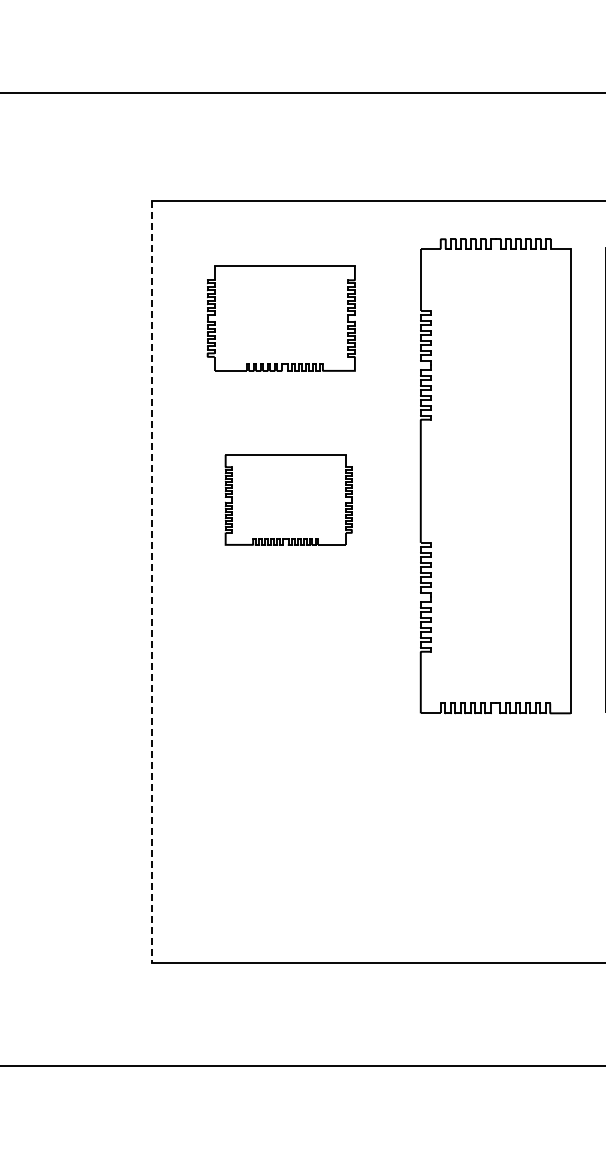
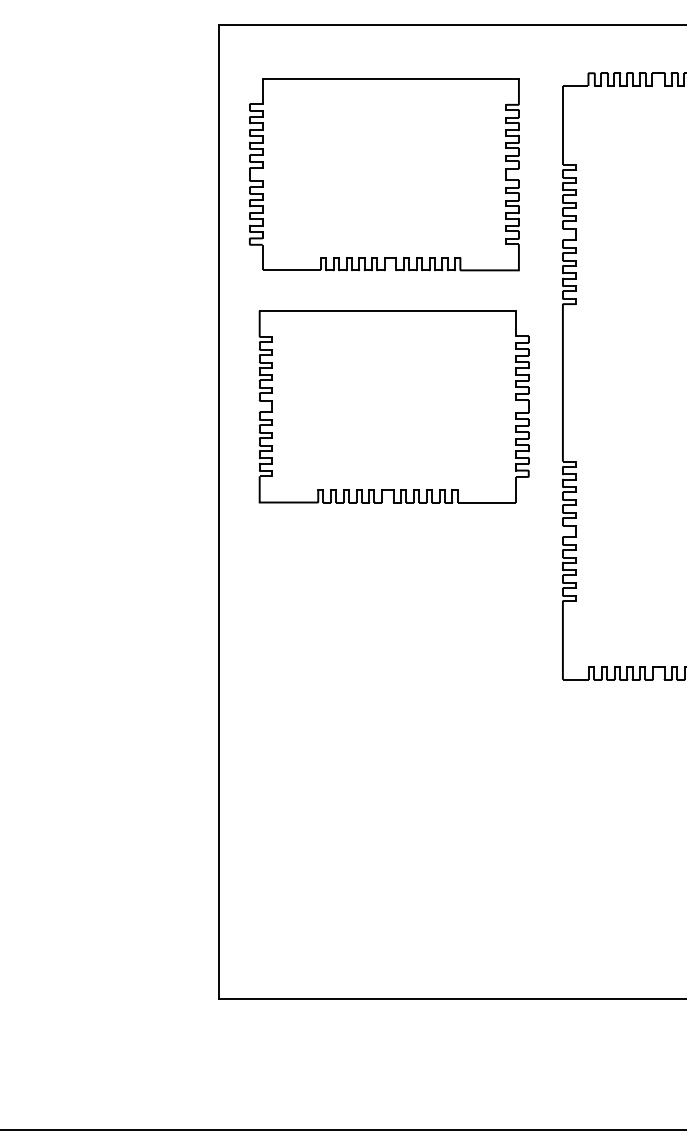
part: (281, 318) -> (384, 174), size x1.43
part: (288, 499) -> (393, 406), size x1.67
line: (151, 581) -> (218, 511), dashed -> solid

